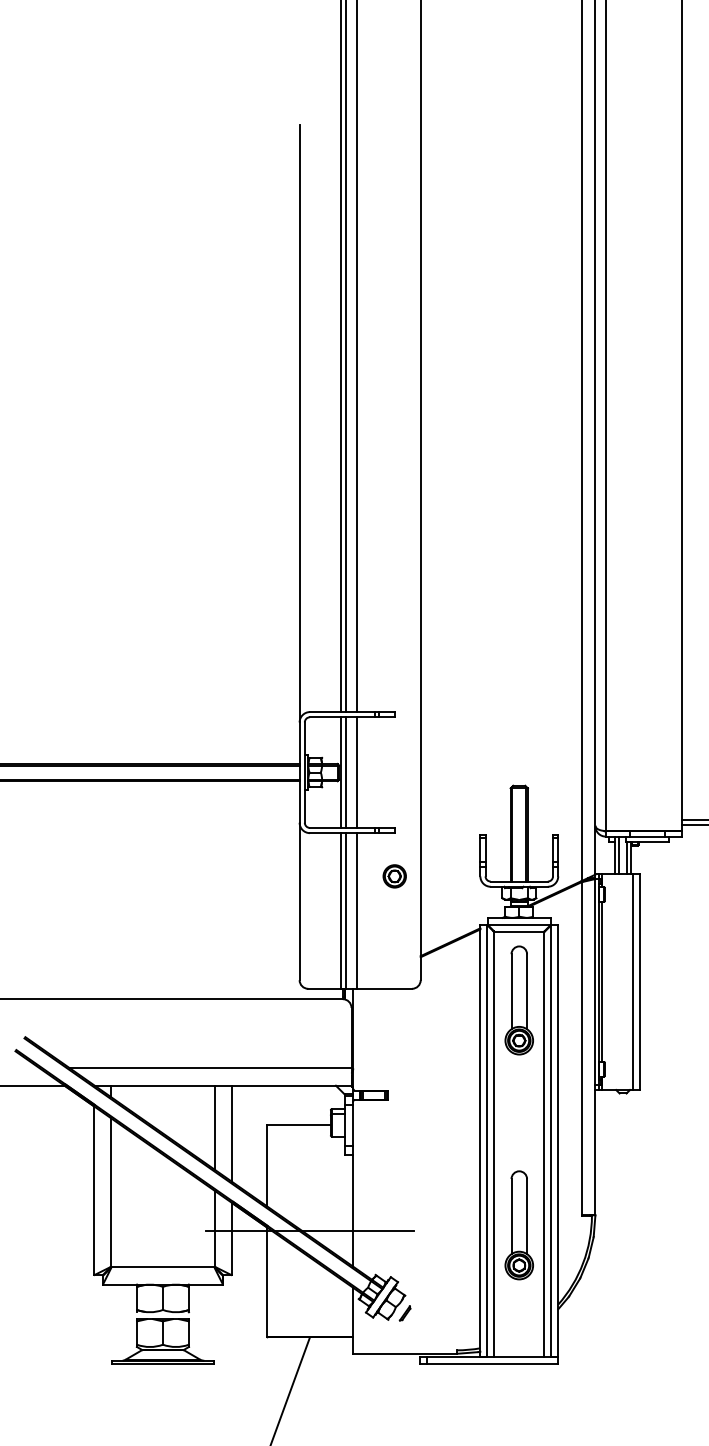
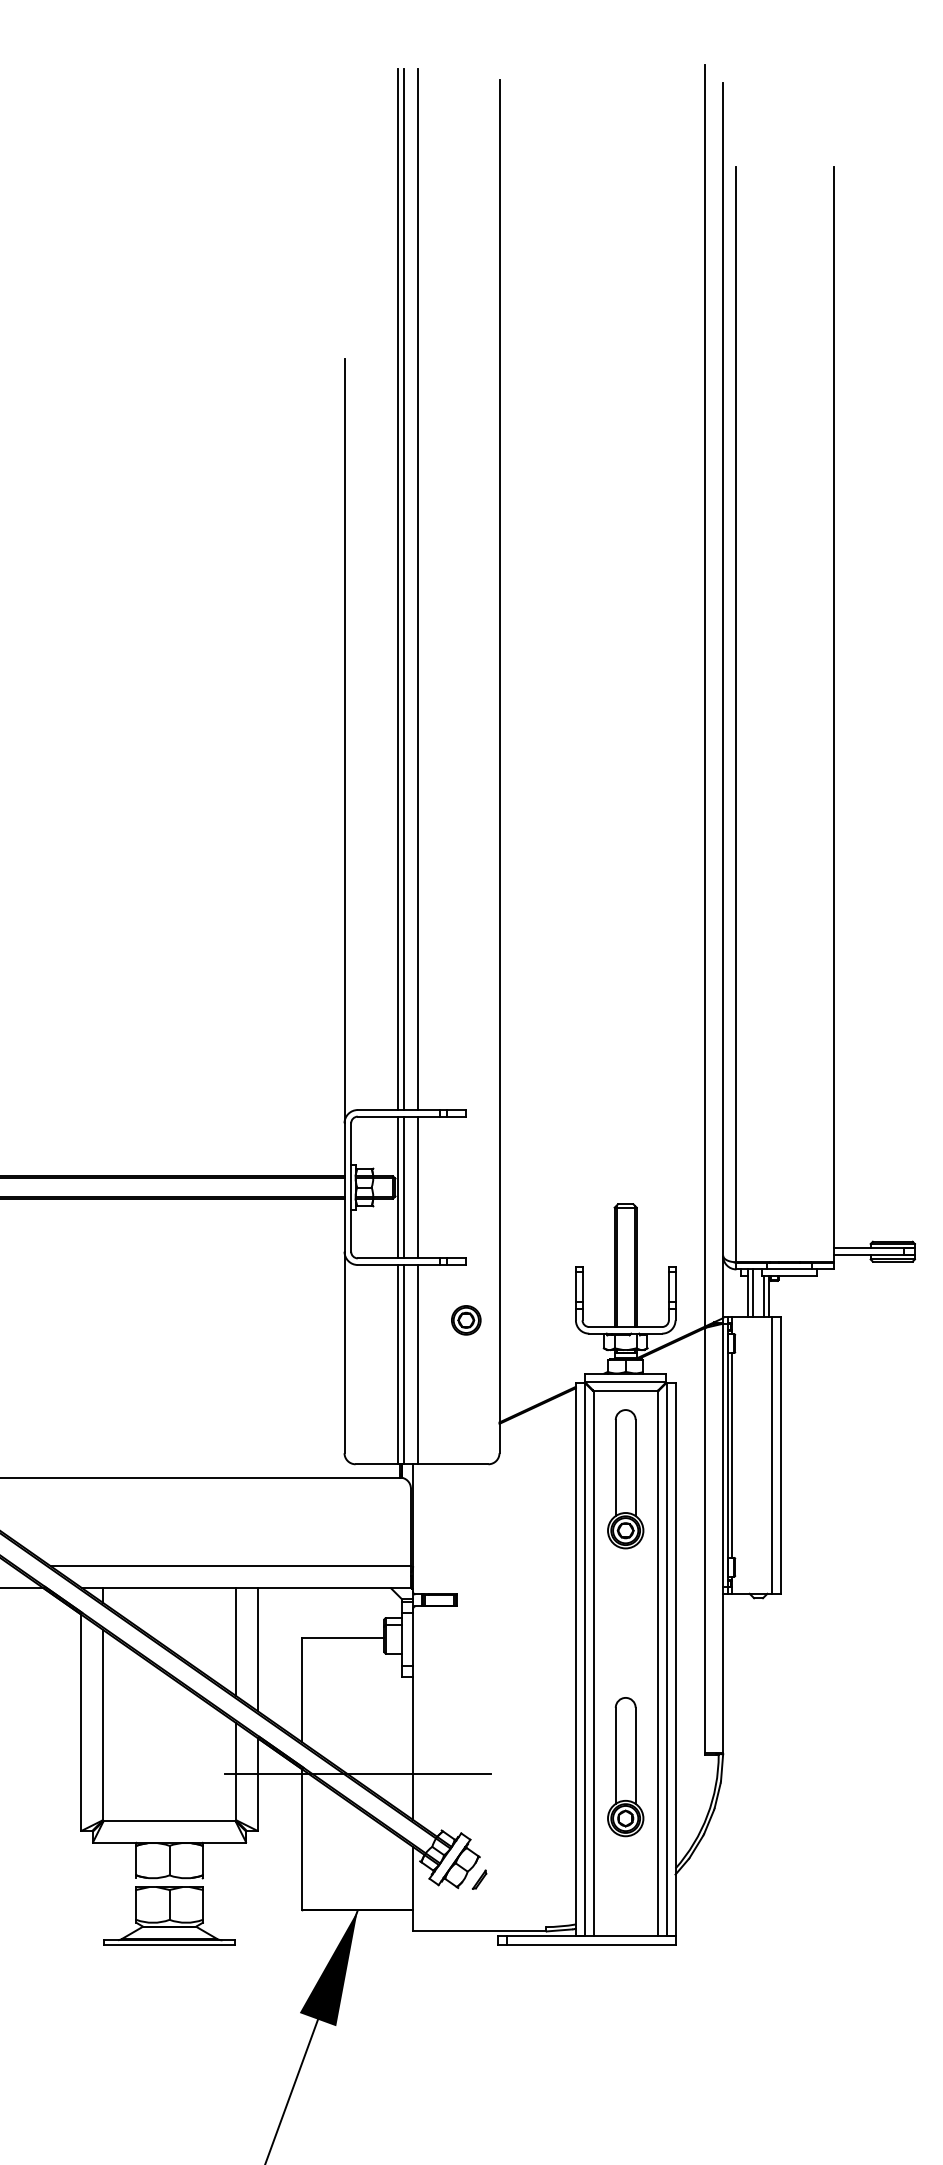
fill: (287, 1382) -> (328, 1968), added

